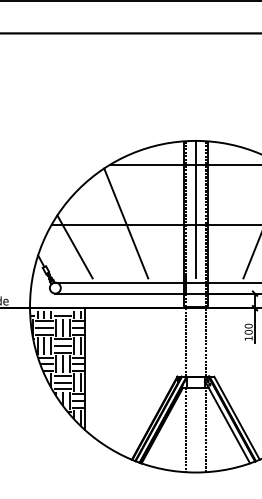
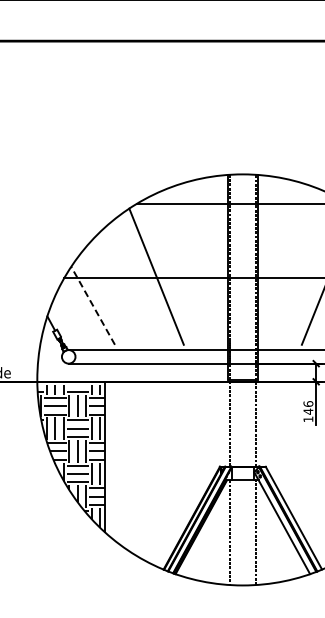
line: (195, 209) -> (242, 259), removed
line: (75, 246) -> (93, 305), solid -> dashed
text: (248, 328) -> (308, 407), 100 -> 146

